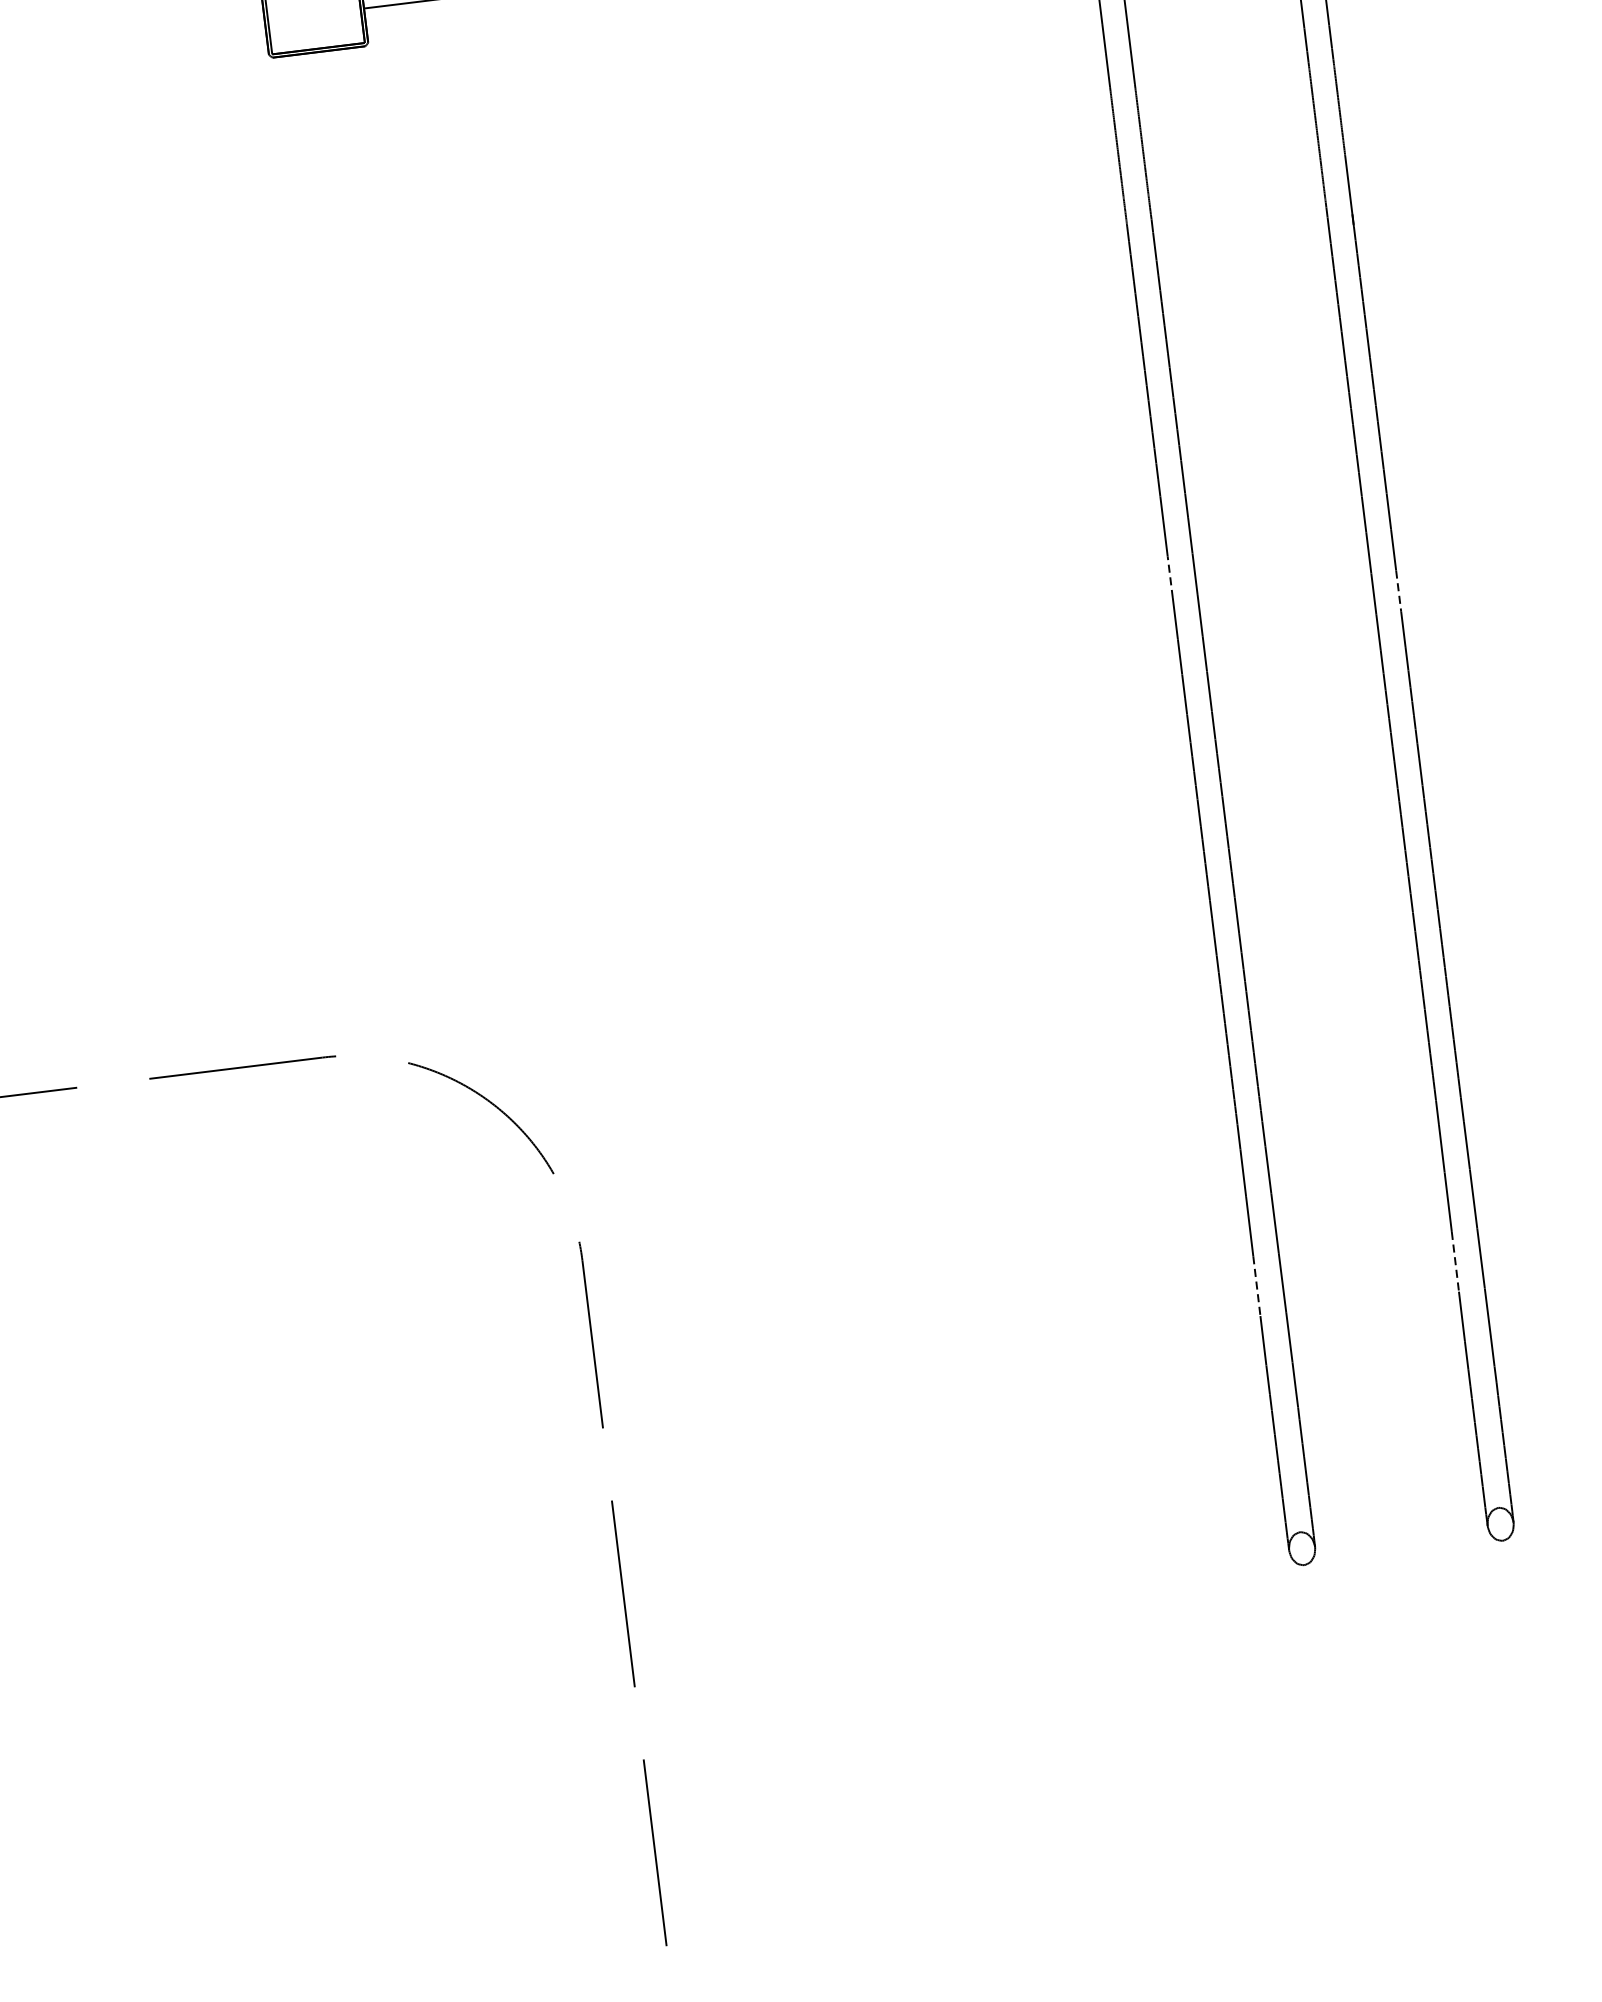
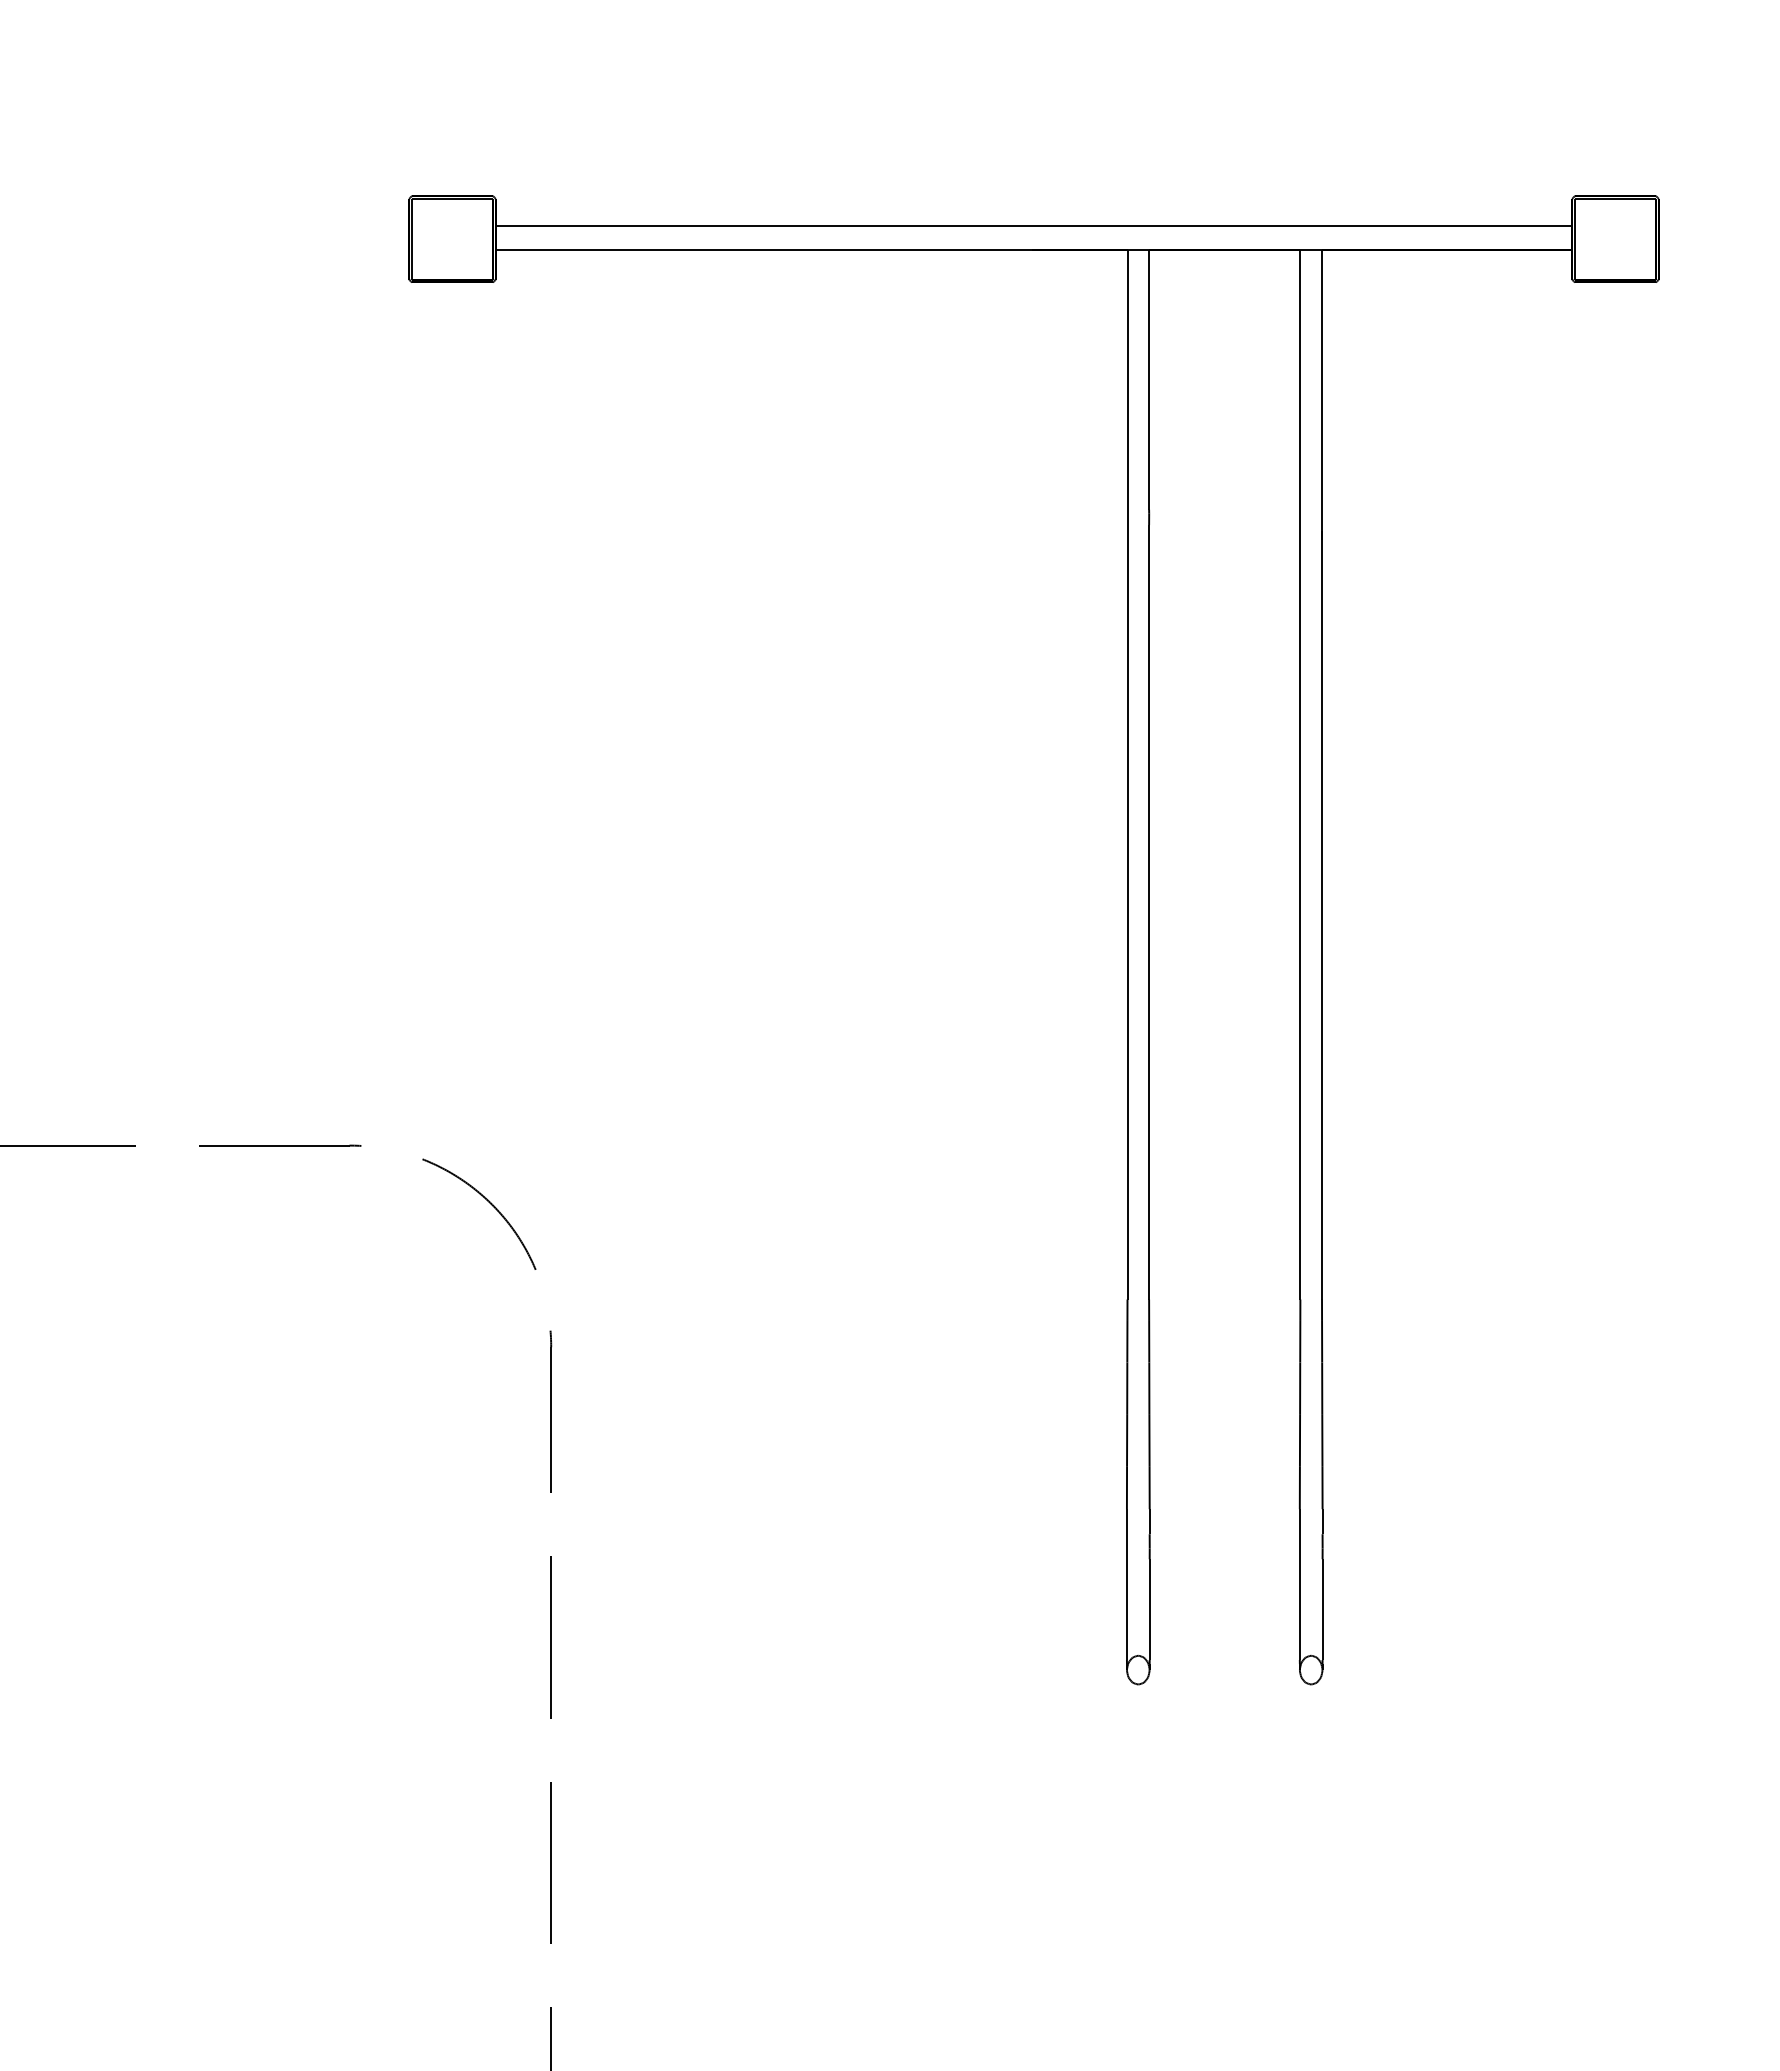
line: (1170, 576) -> (1127, 822), dashed -> solid
line: (1399, 590) -> (1322, 858), dashed -> solid
line: (1456, 1262) -> (1300, 1440), dashed -> solid
line: (1257, 1286) -> (1127, 1440), dashed -> solid

